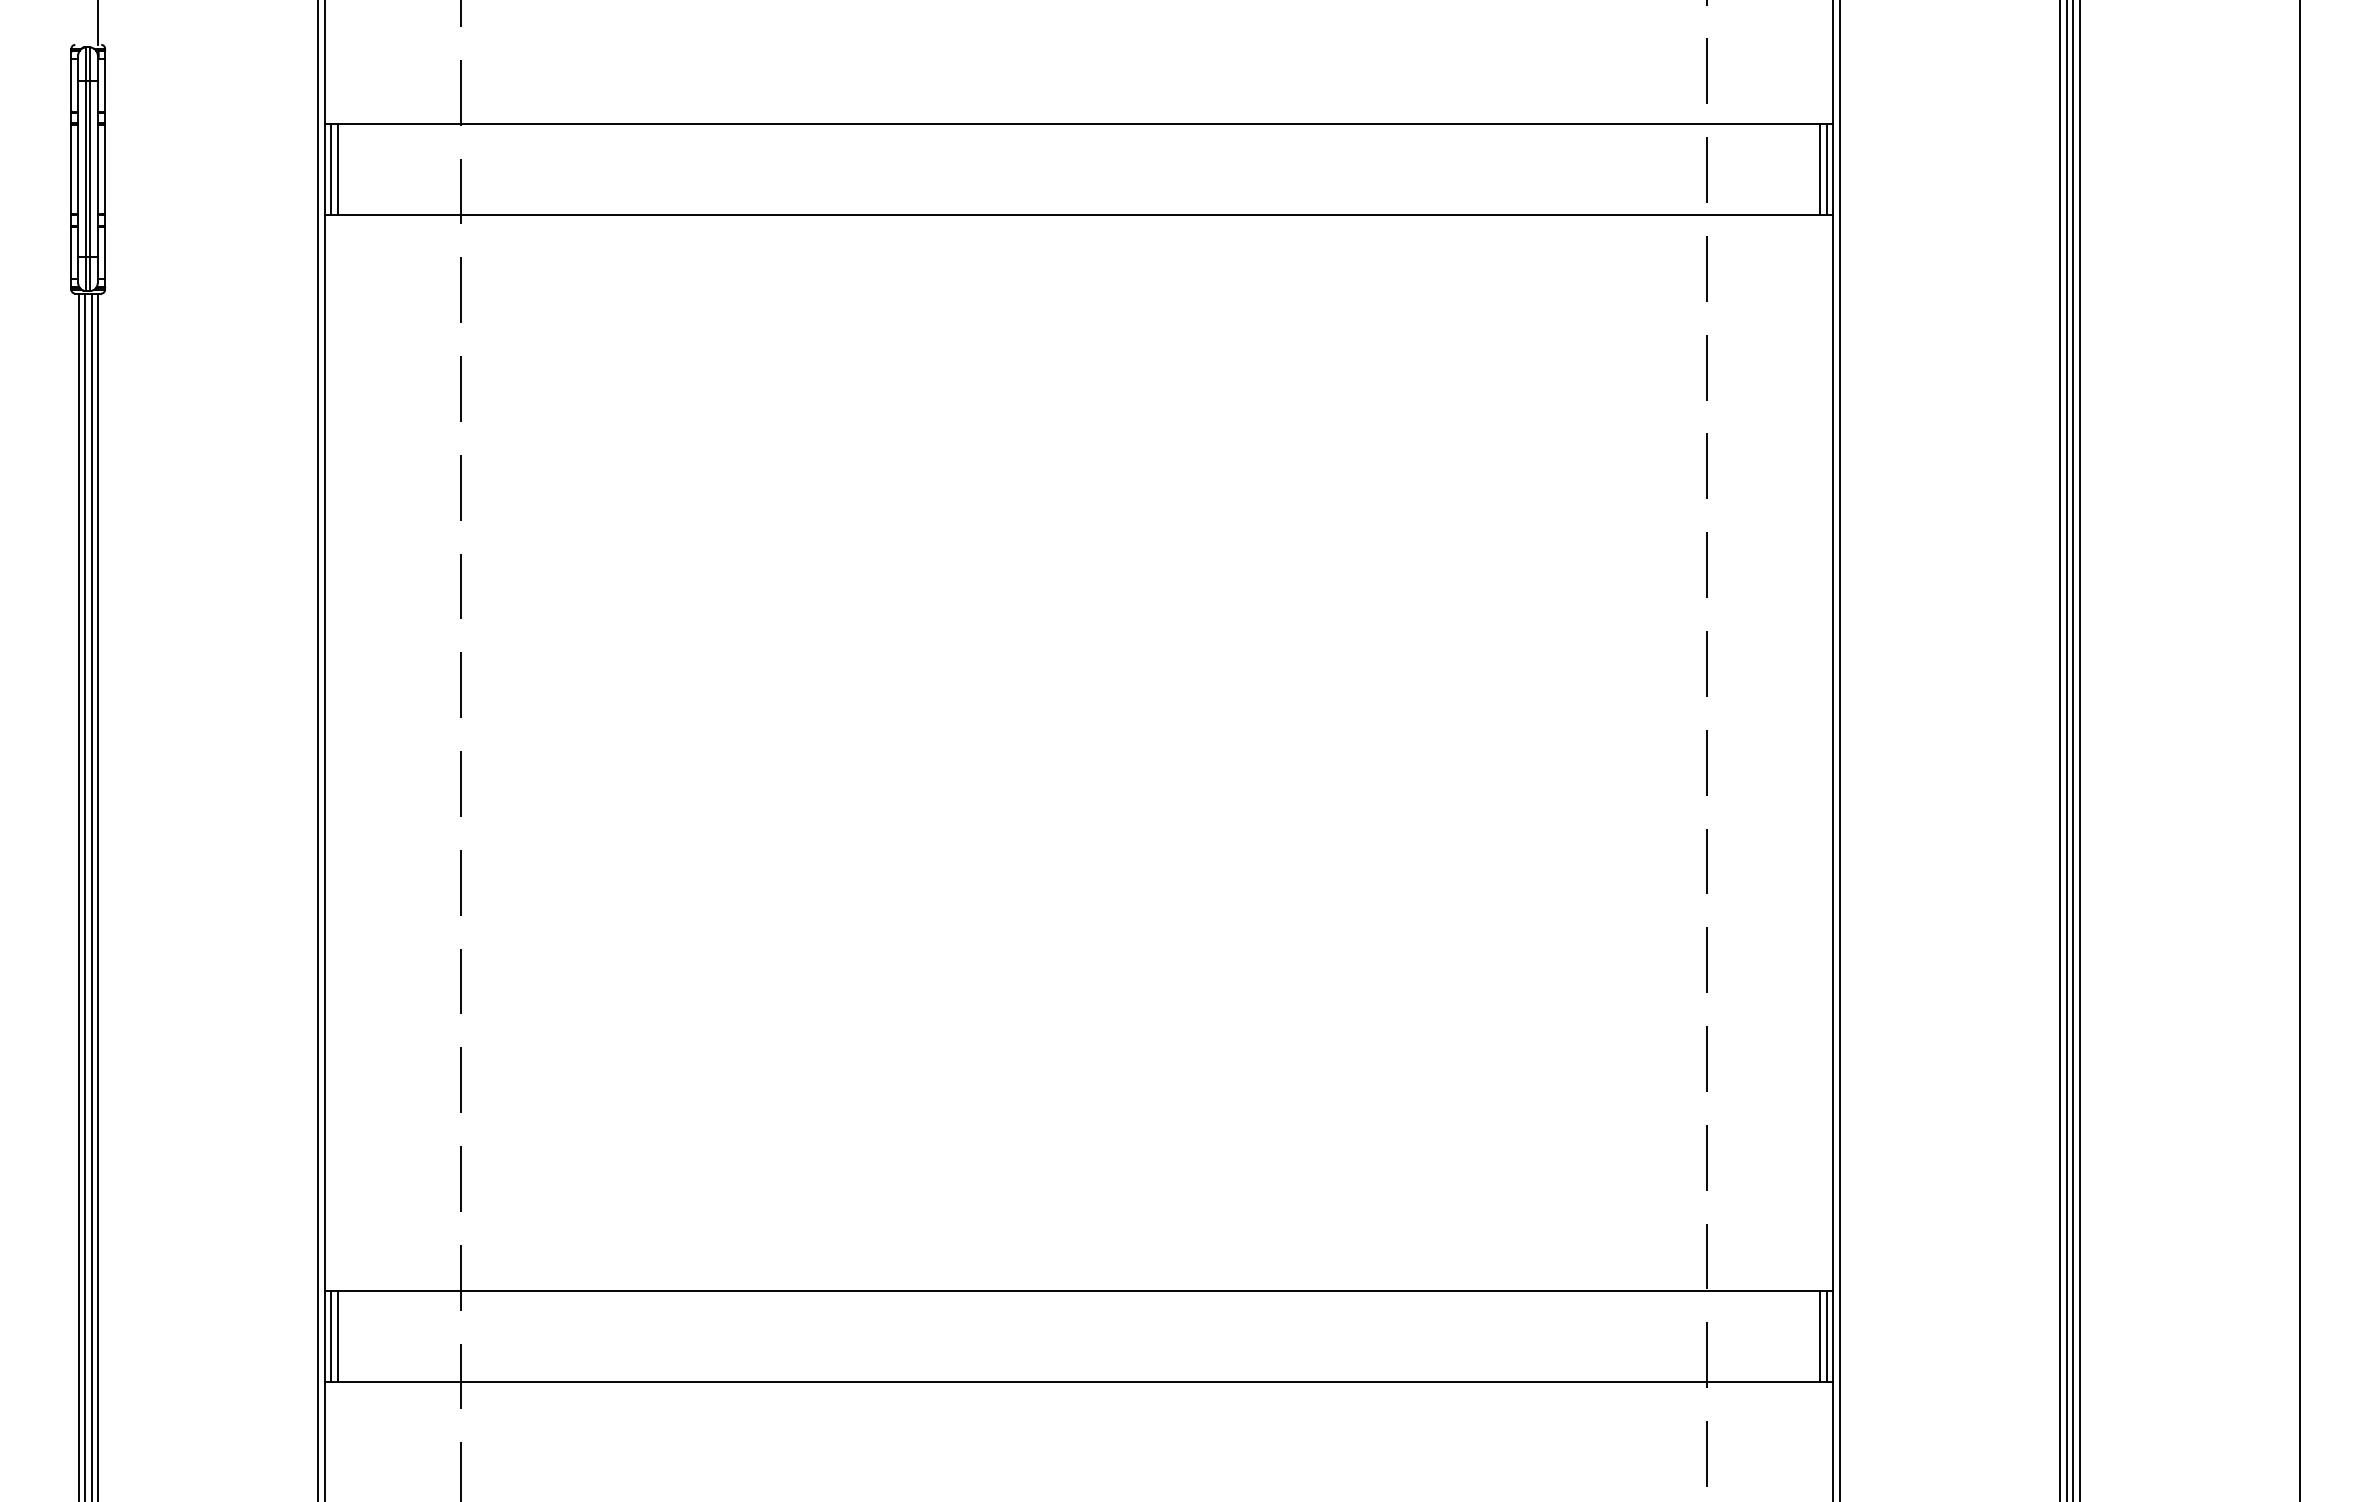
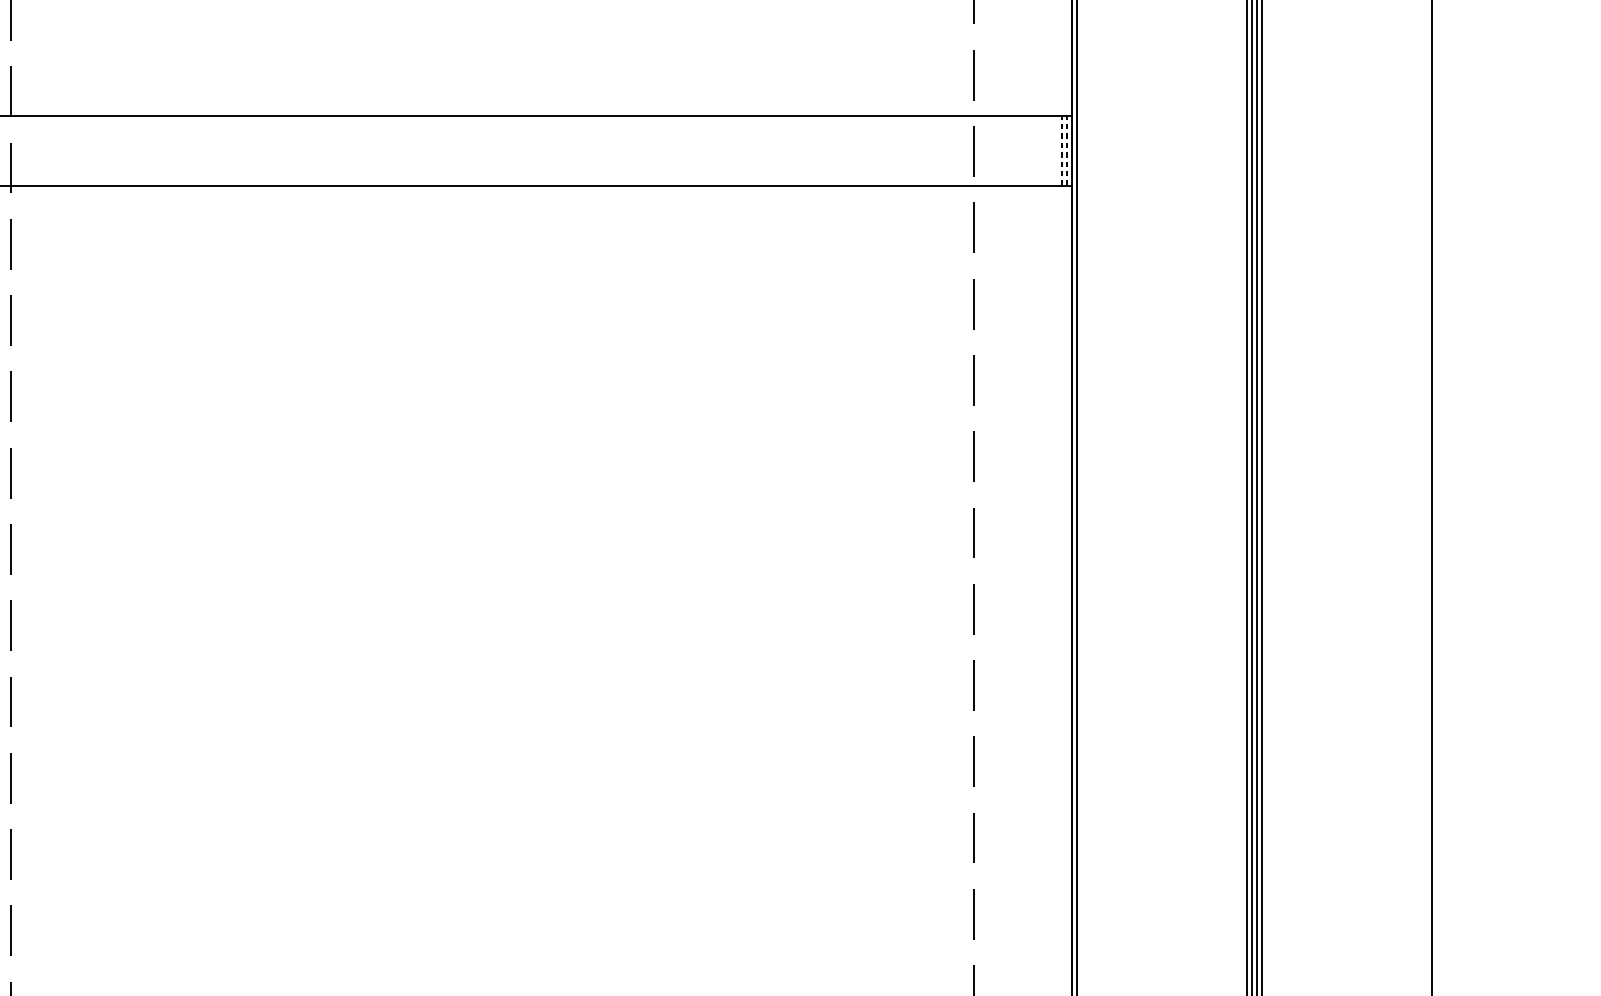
line: (1820, 168) -> (1061, 150), solid -> dashed
line: (1826, 168) -> (1066, 150), solid -> dashed

